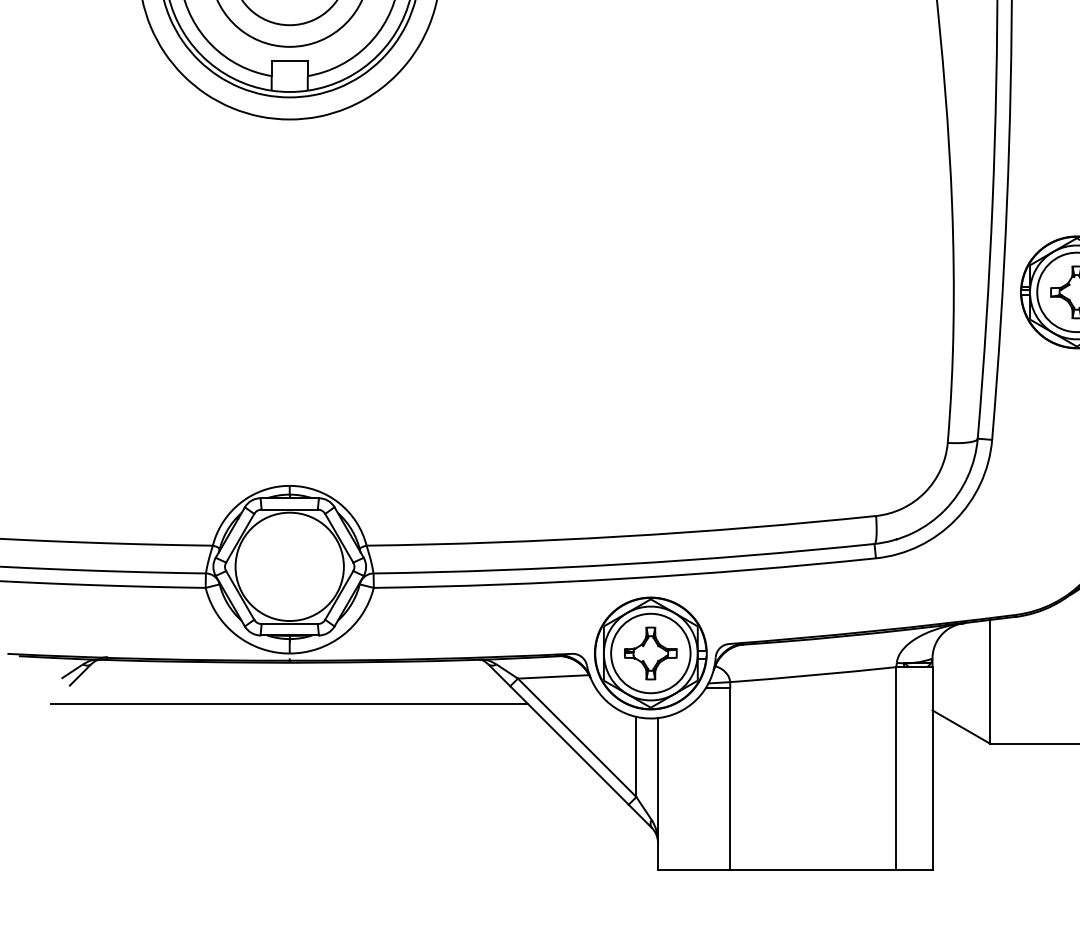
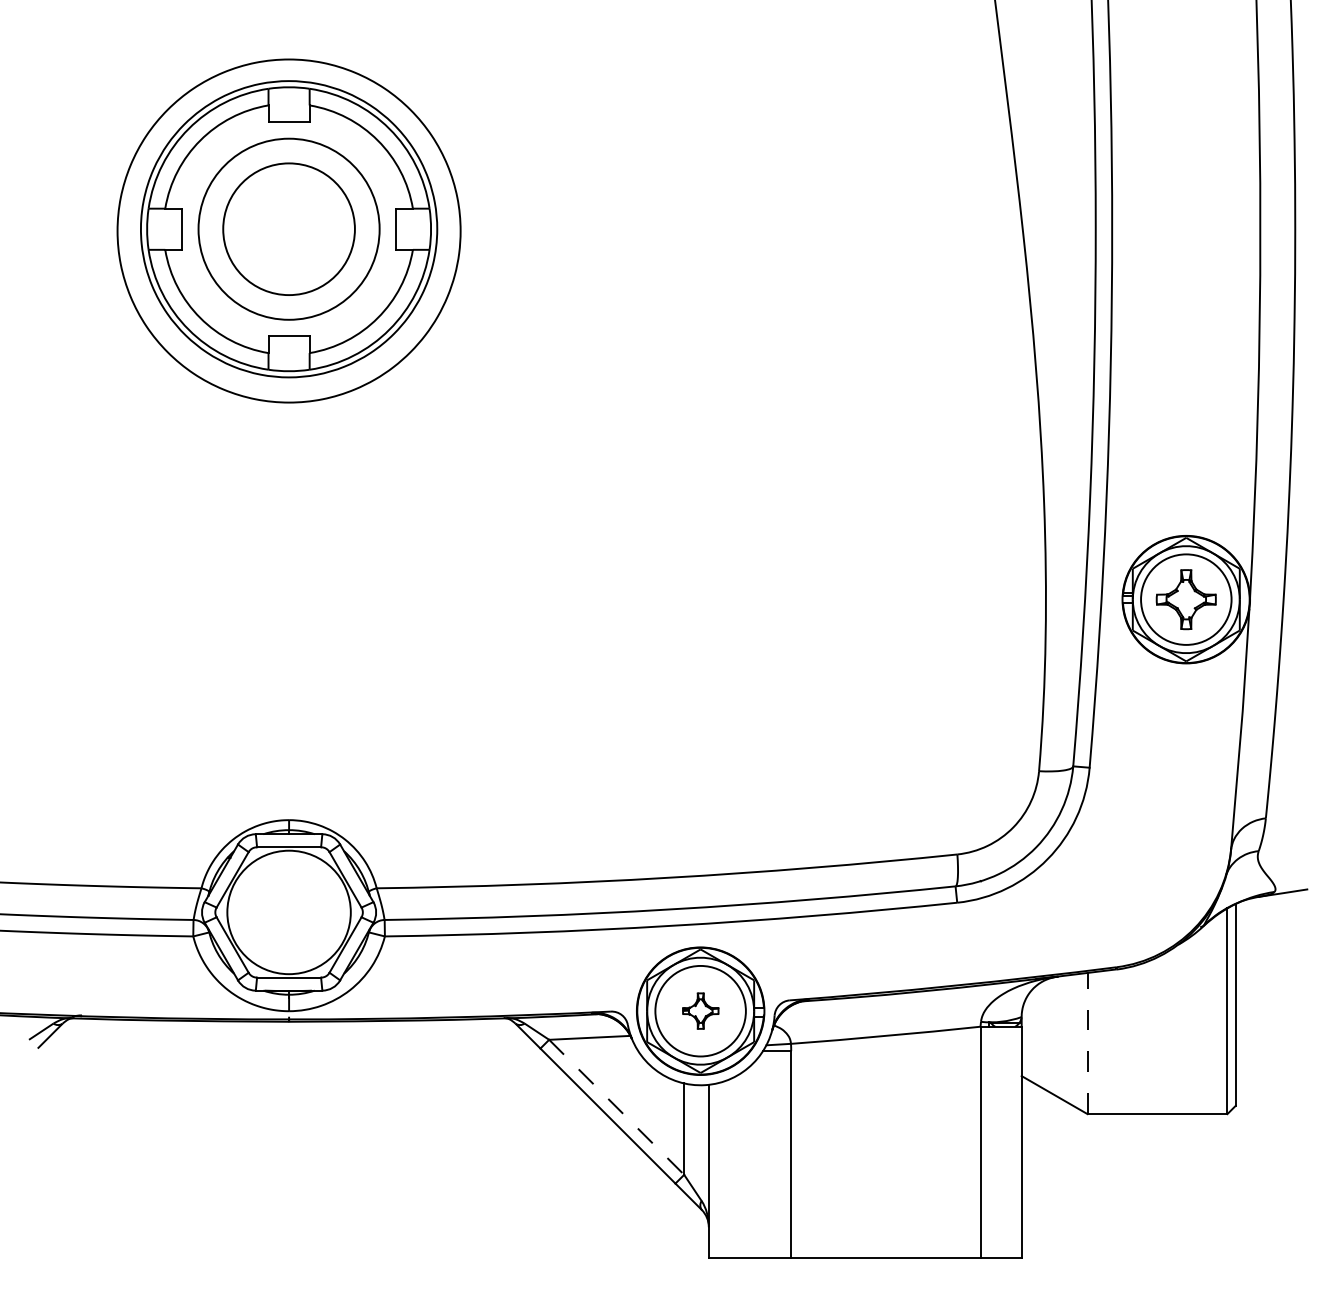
part: (650, 652) -> (700, 1010), size x0.6
line: (990, 681) -> (1087, 1043), solid -> dashed
line: (289, 703) -> (288, 1068), removed
line: (577, 738) -> (617, 1107), solid -> dashed

